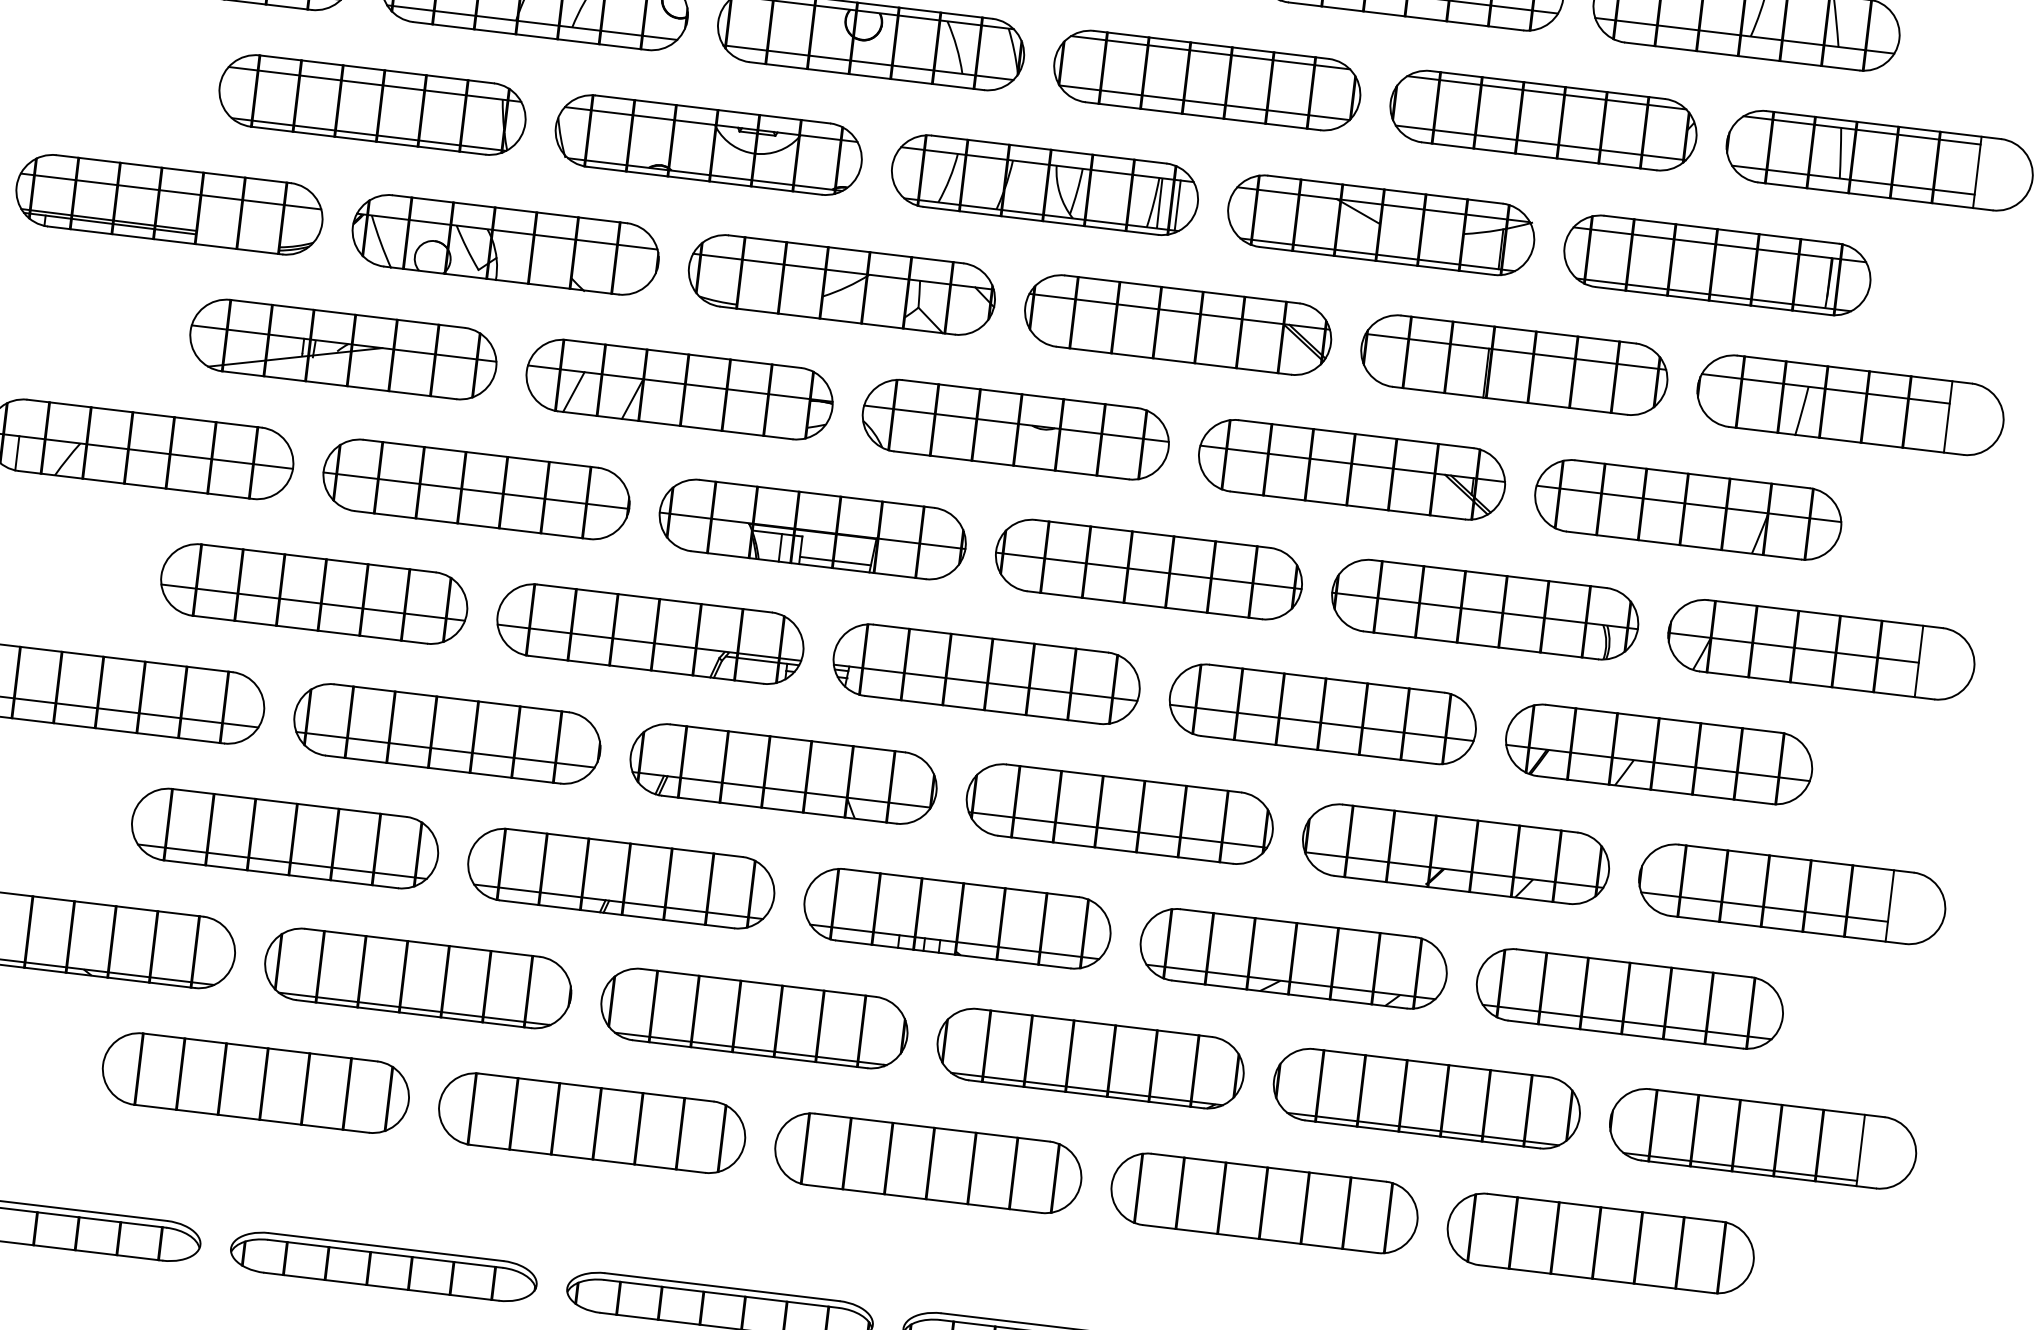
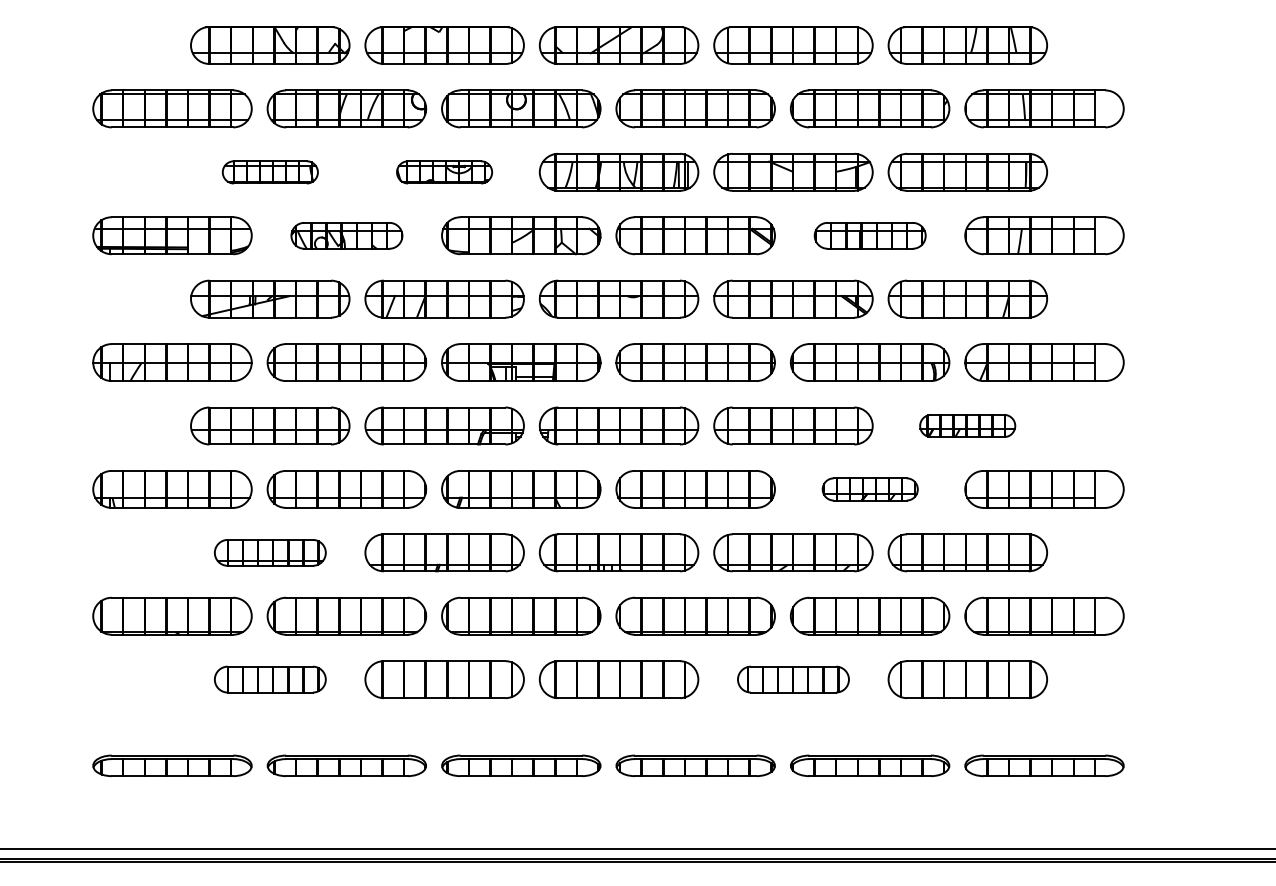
part: (372, 105) -> (270, 172), size x0.6
part: (708, 145) -> (444, 172), size x0.6
part: (504, 244) -> (346, 235), size x0.7
part: (1515, 364) -> (870, 235), size x0.7
part: (1658, 753) -> (967, 425), size x0.6
part: (285, 838) -> (270, 552), size x0.7
part: (1456, 854) -> (870, 489), size x0.6
part: (256, 1082) -> (270, 679), size x0.7
part: (1264, 1203) -> (793, 679), size x0.7

